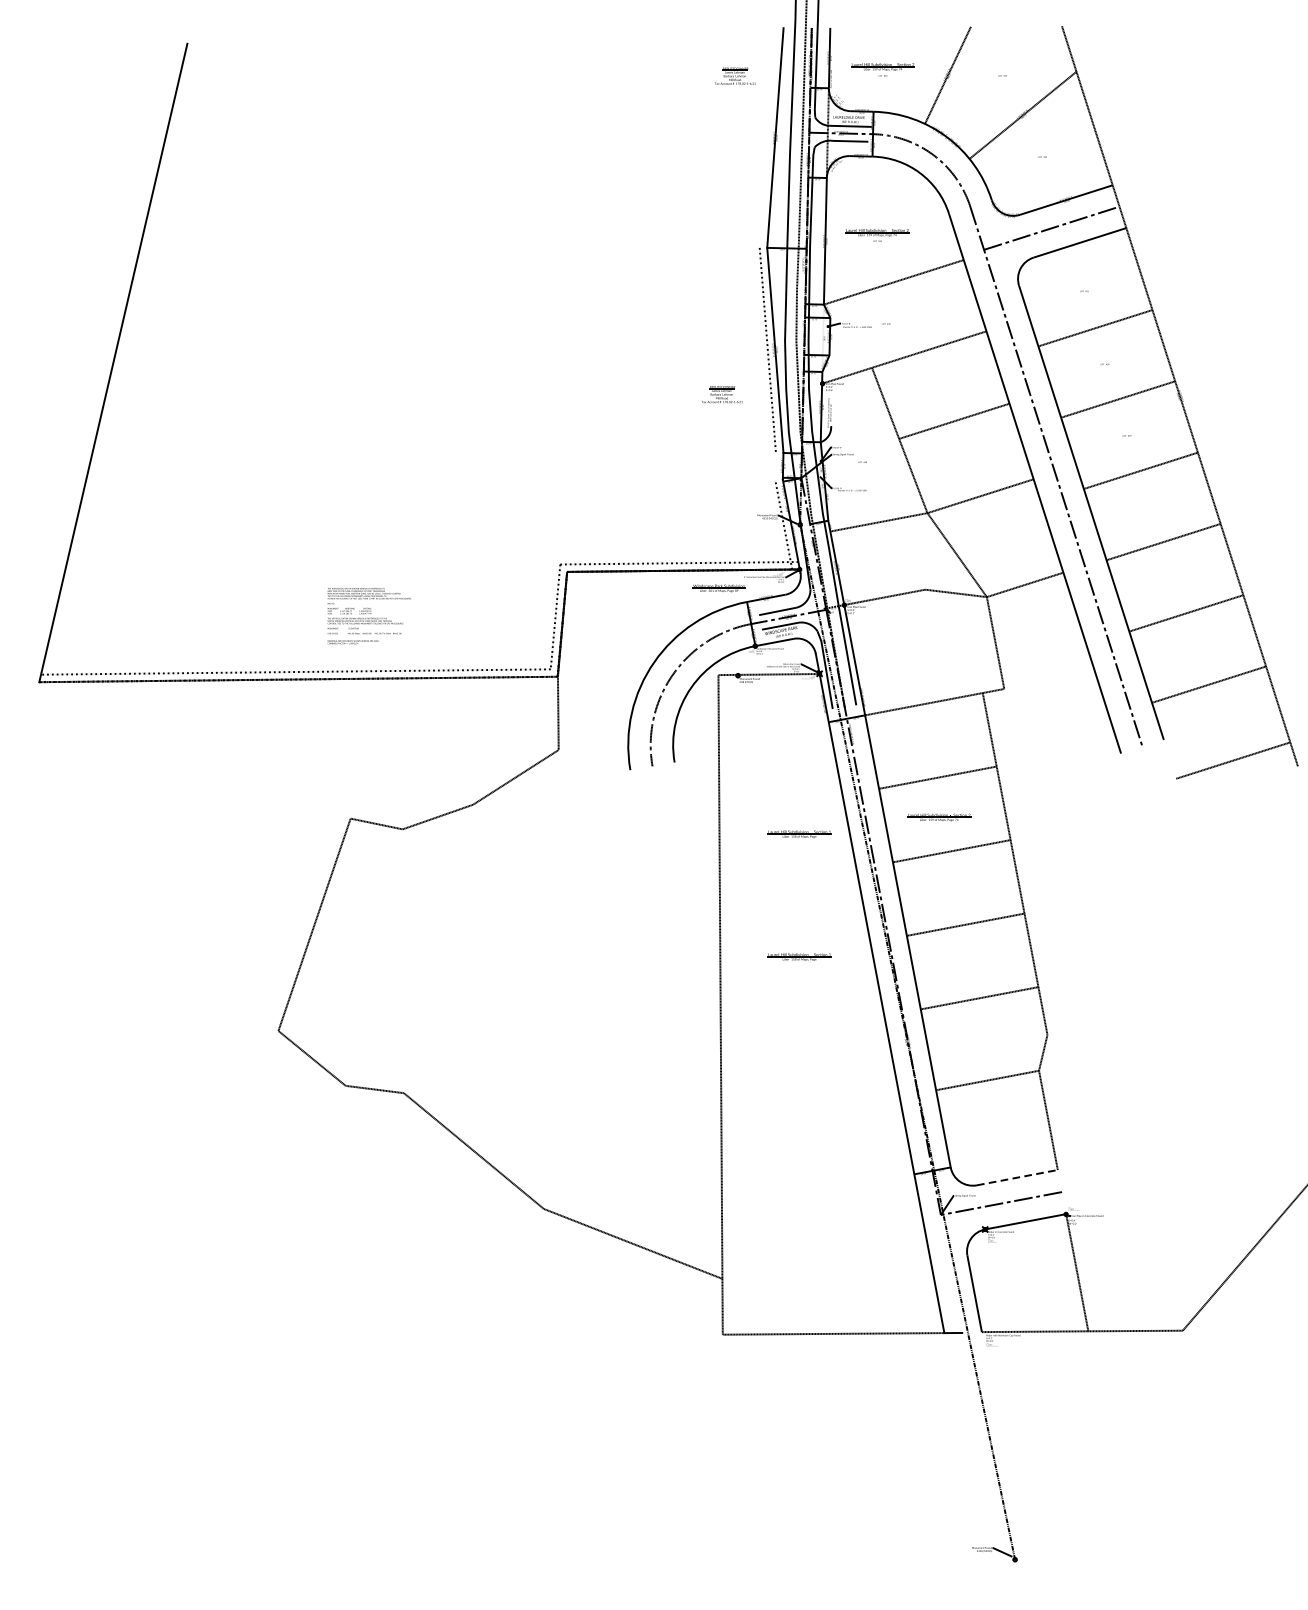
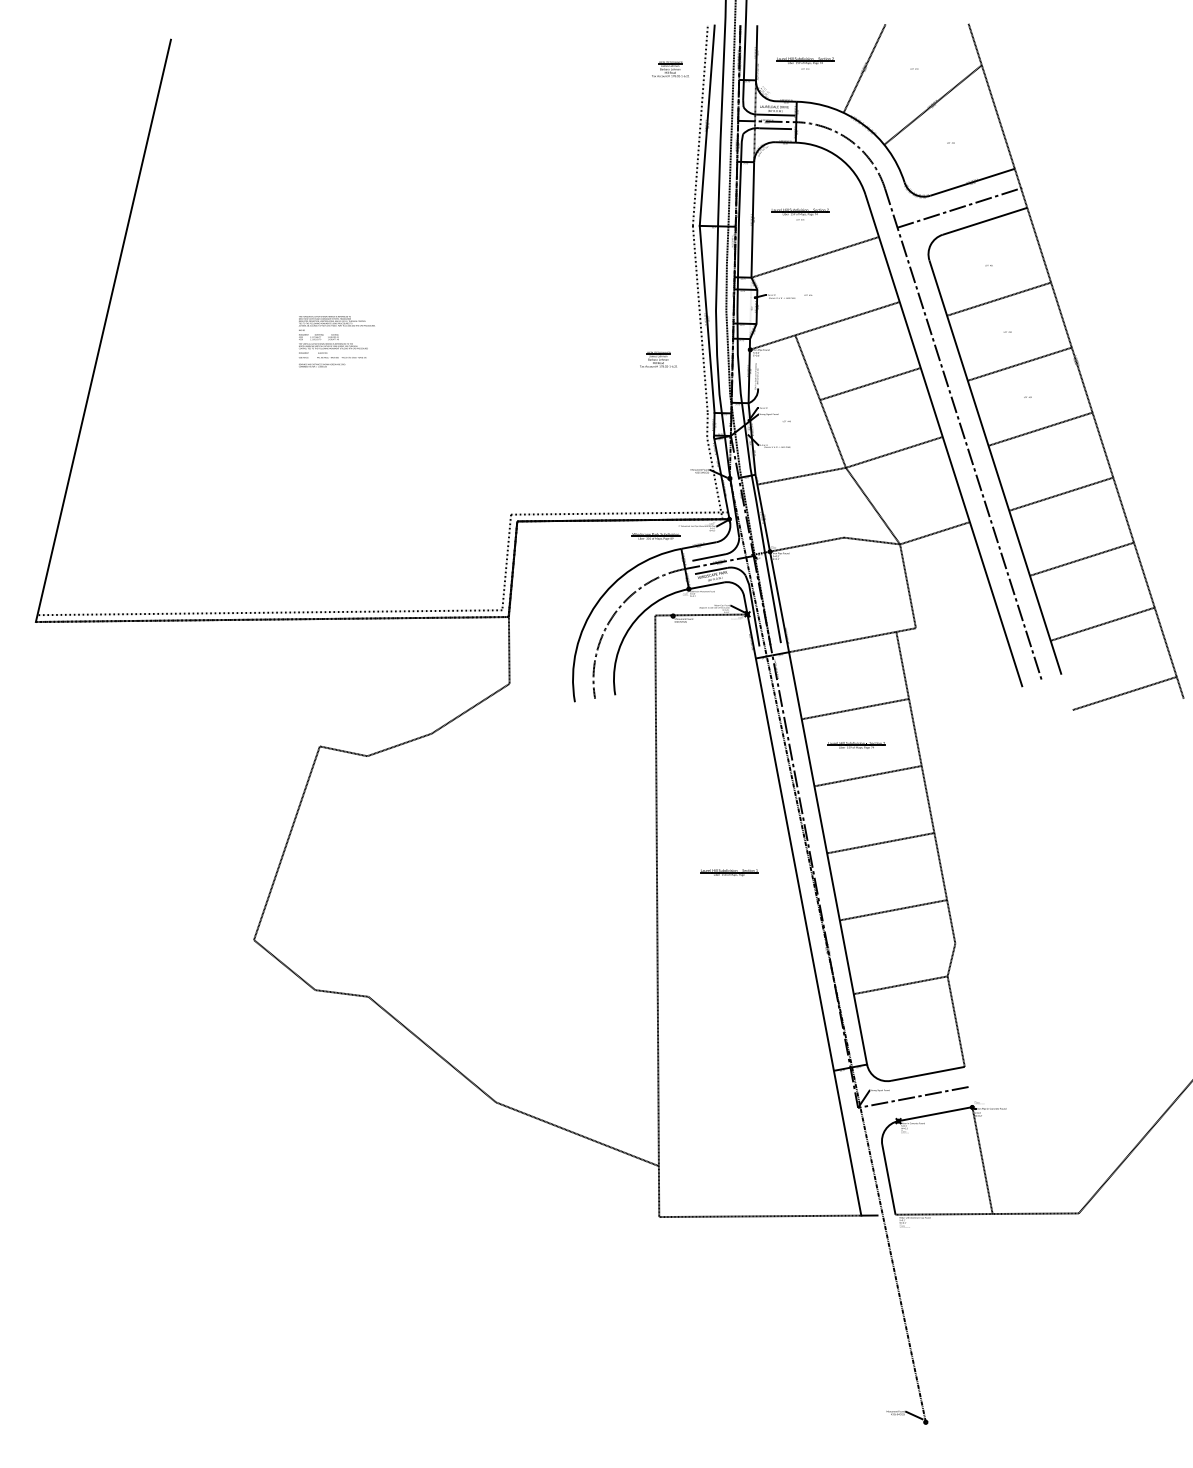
line: (766, 137) -> (699, 125), added
line: (775, 466) -> (707, 425), added
text: (368, 615) -> (336, 341), moved
part: (799, 834) -> (729, 760), removed
line: (1016, 1177) -> (927, 1073), dashed -> solid

